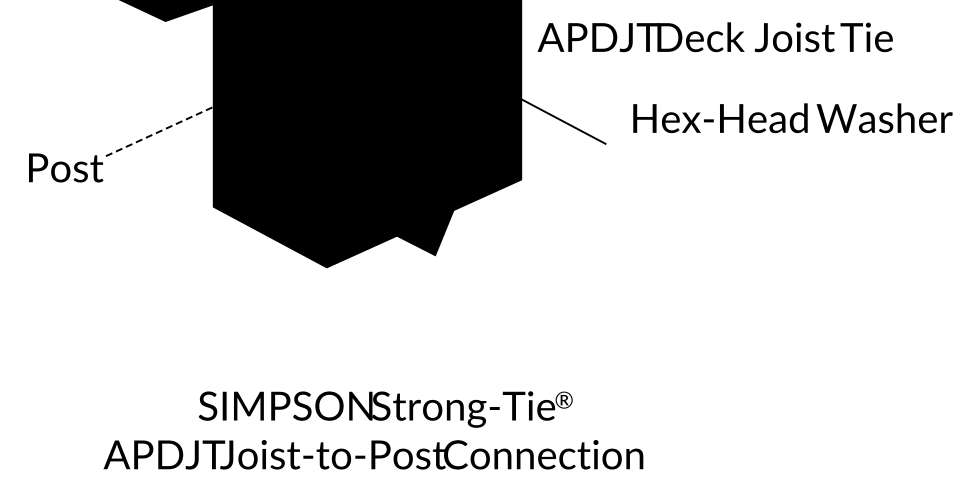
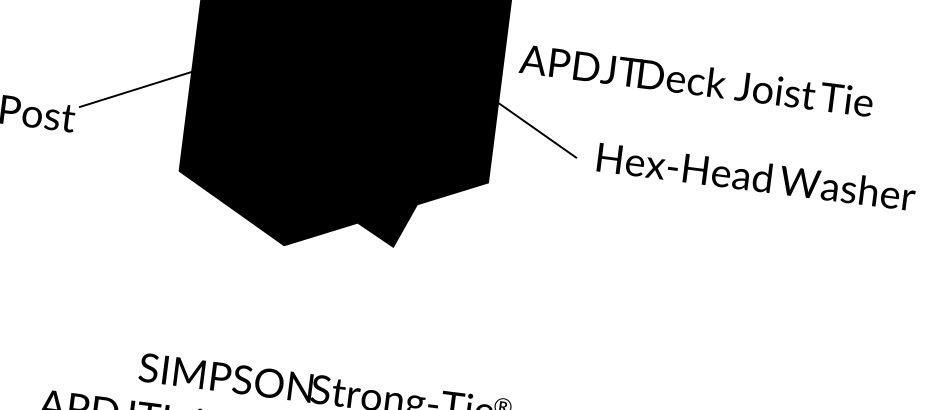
text: (714, 37) -> (695, 80), moved
text: (792, 118) -> (756, 177), moved
line: (161, 130) -> (137, 88), dashed -> solid

